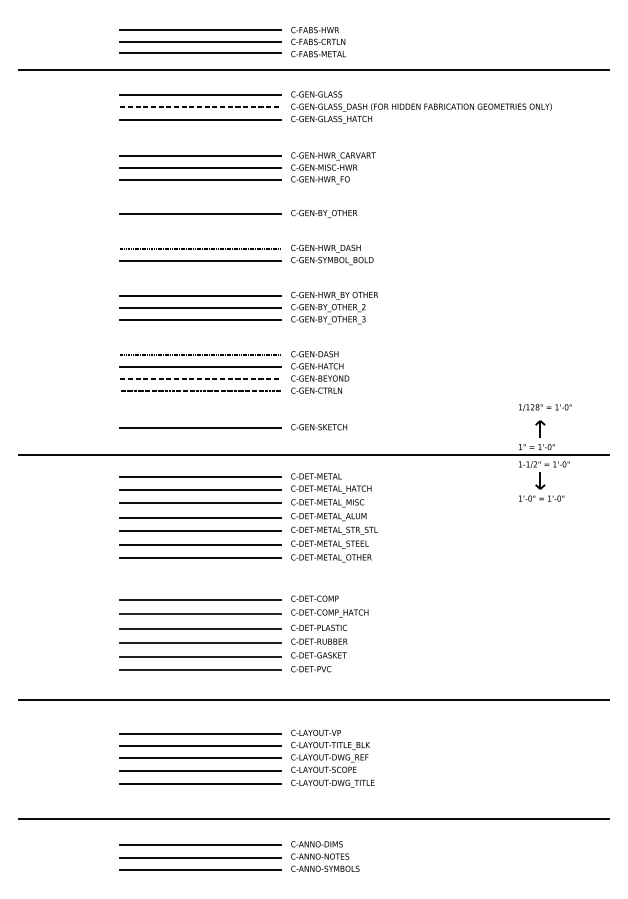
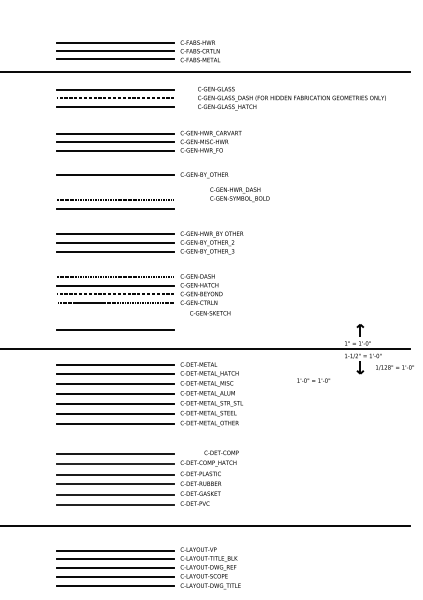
text: (421, 107) -> (291, 98), moved
text: (332, 254) -> (240, 194), moved
text: (545, 407) -> (395, 367), moved
text: (319, 427) -> (210, 313), moved
text: (541, 498) -> (313, 380), moved
text: (314, 598) -> (221, 452), moved

